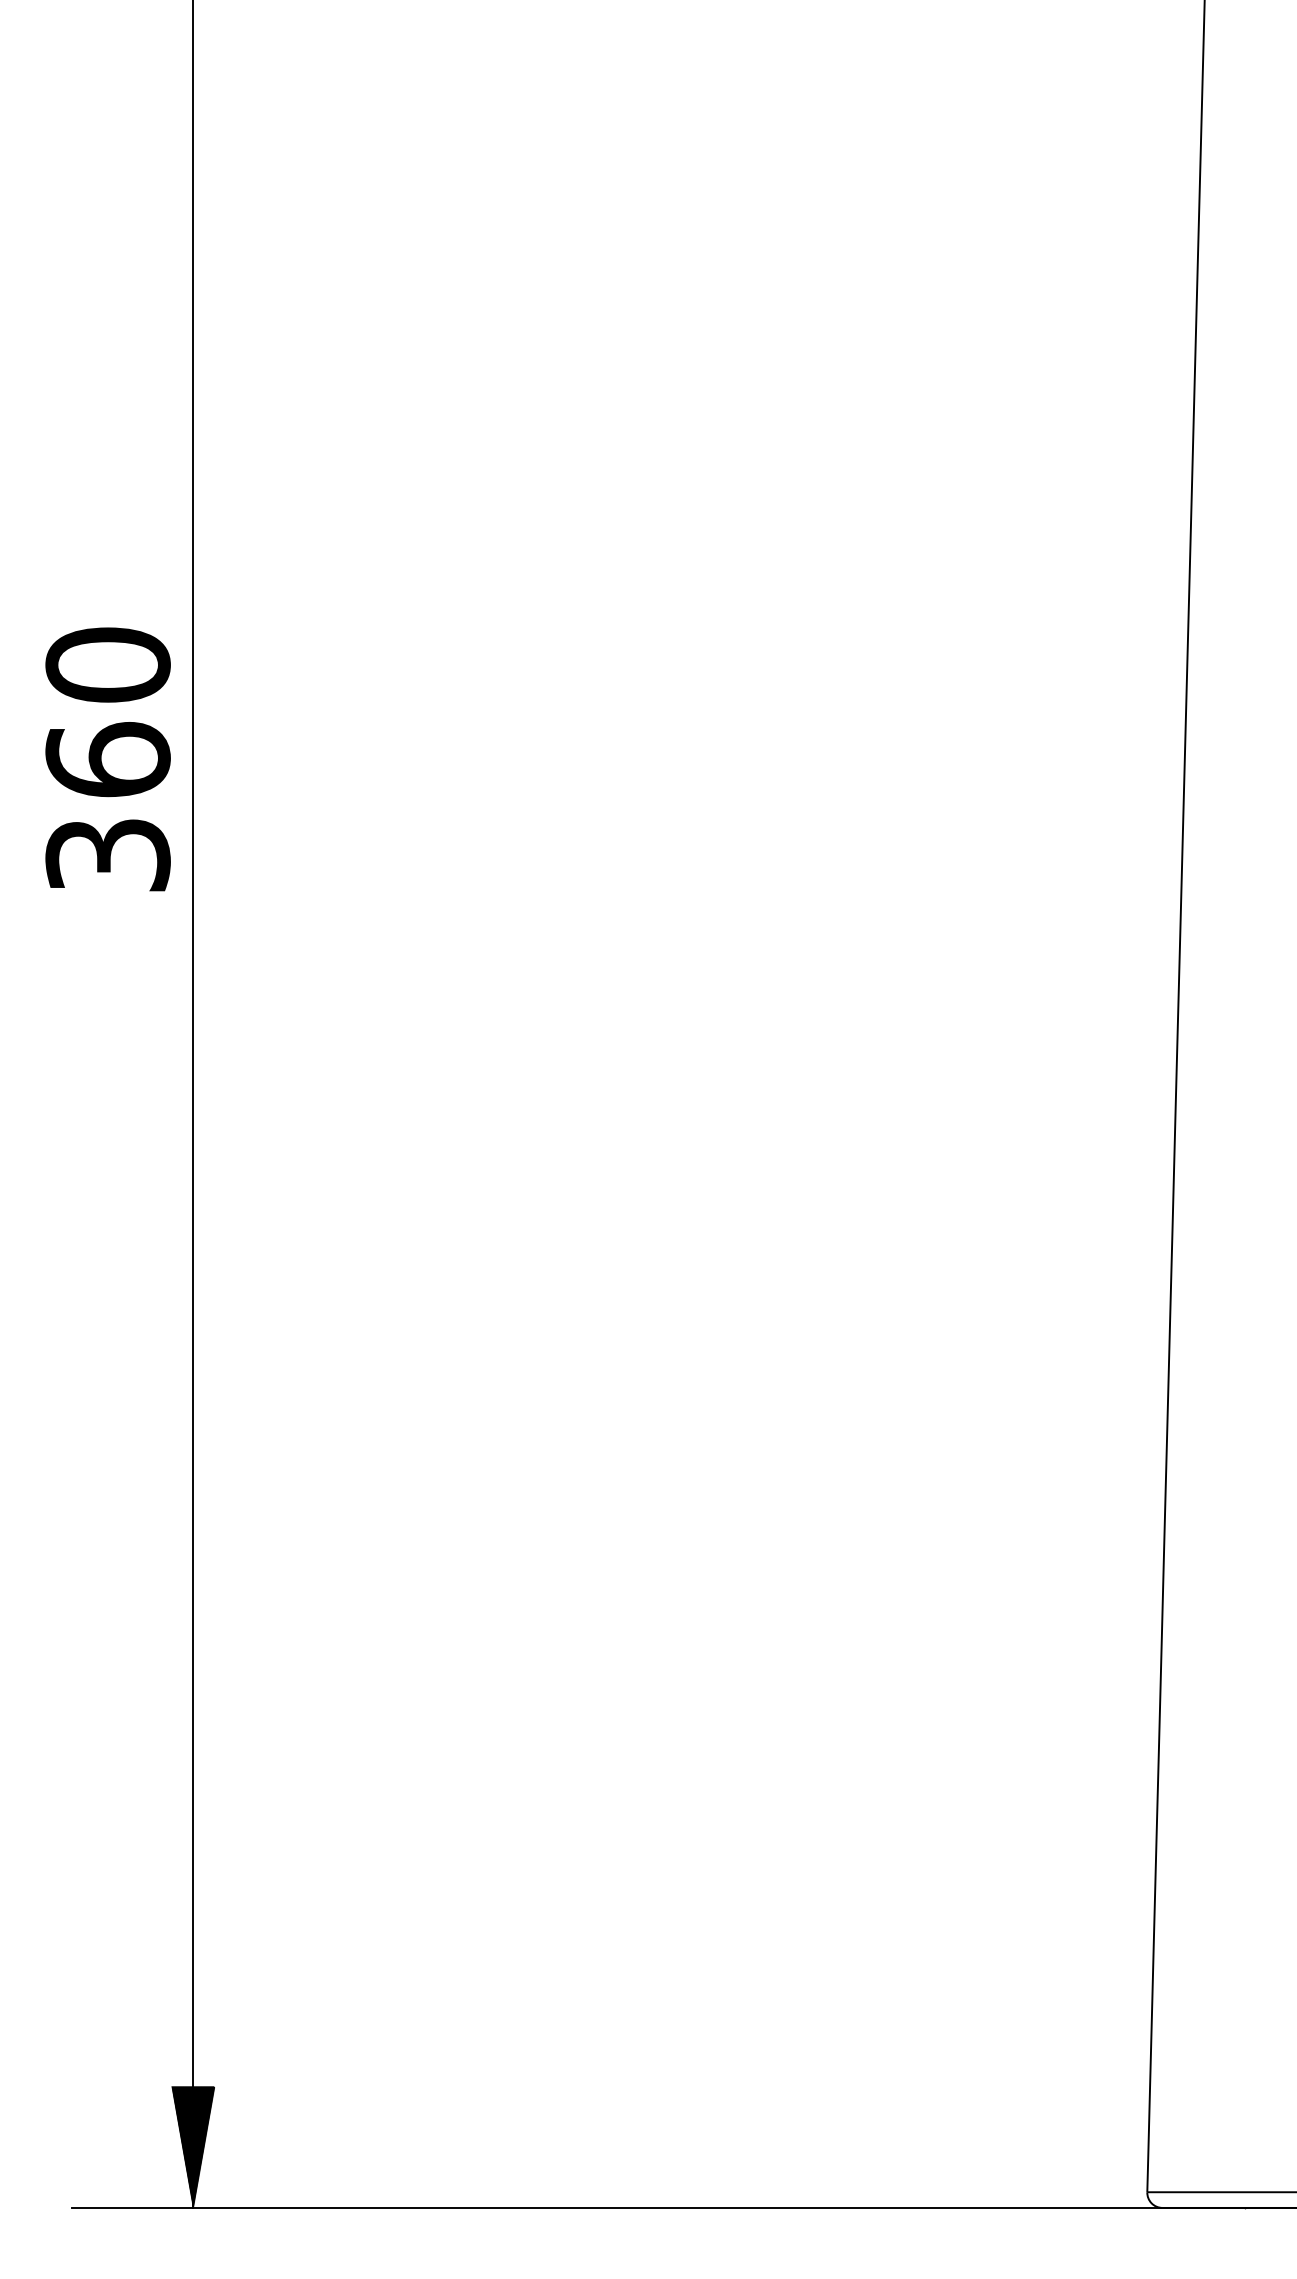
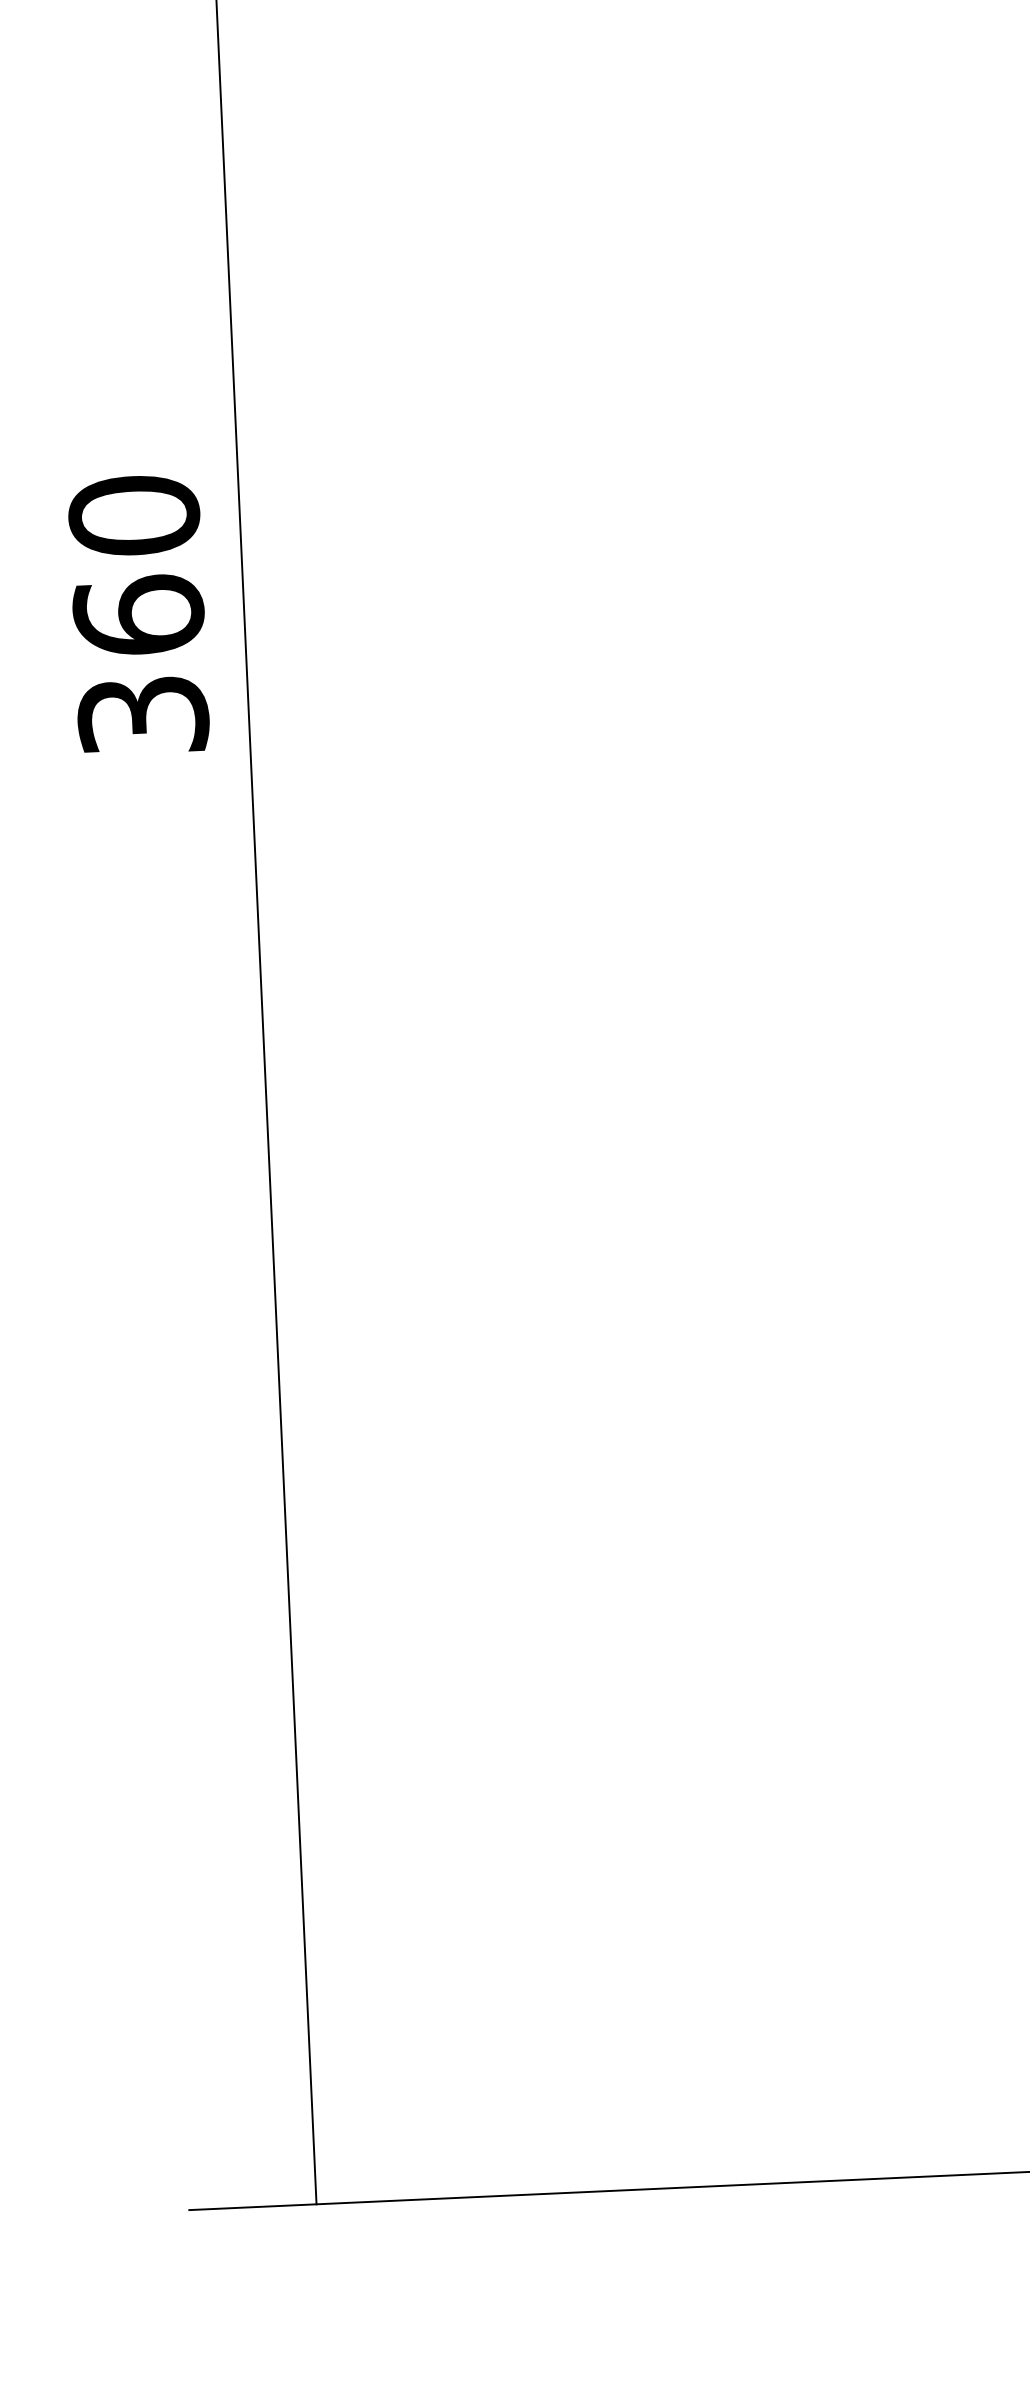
text: (107, 759) -> (138, 615), moved
hatch: (193, 2146) -> (313, 2139), removed

